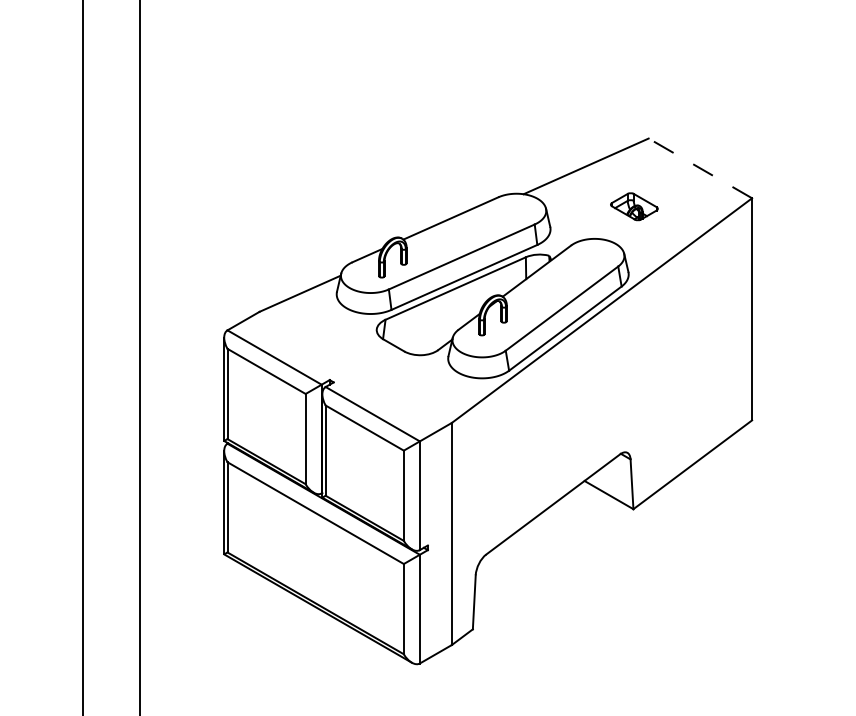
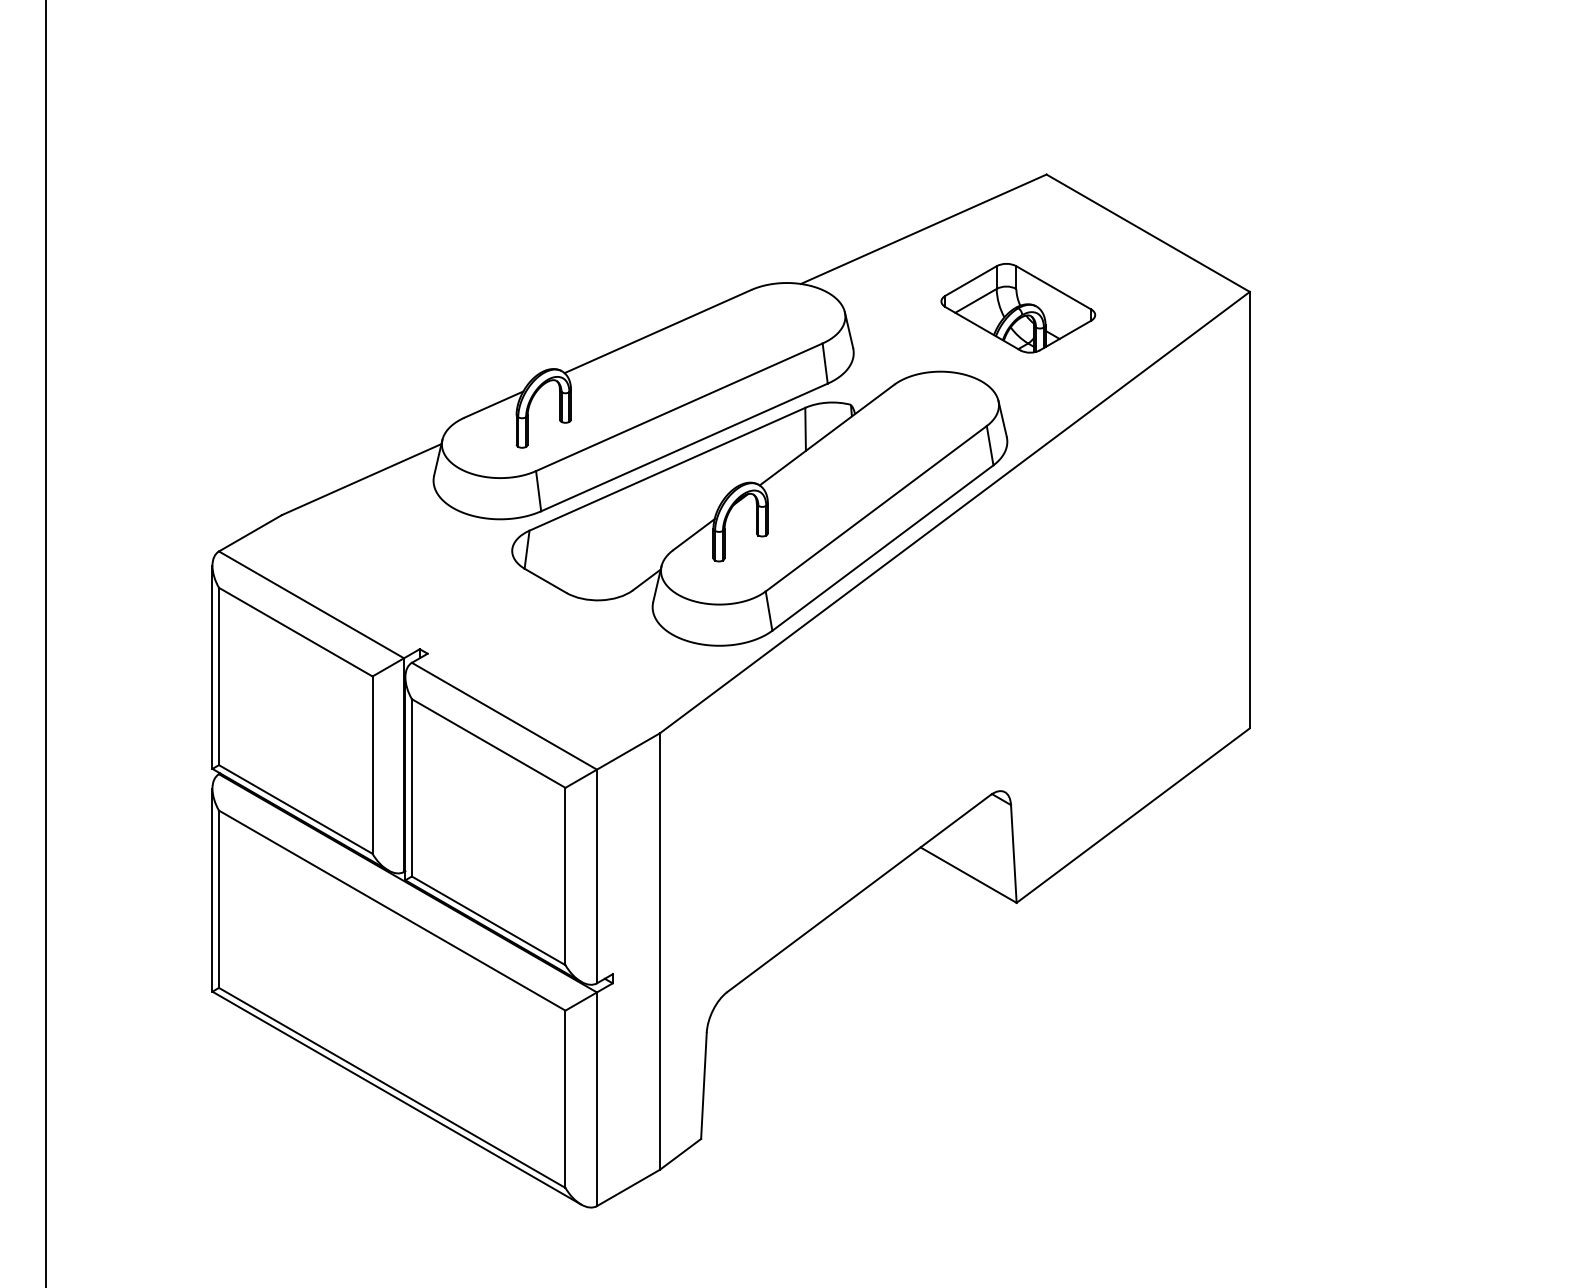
line: (700, 168) -> (1148, 233), dashed -> solid
part: (634, 206) -> (1018, 308), size x1.67

